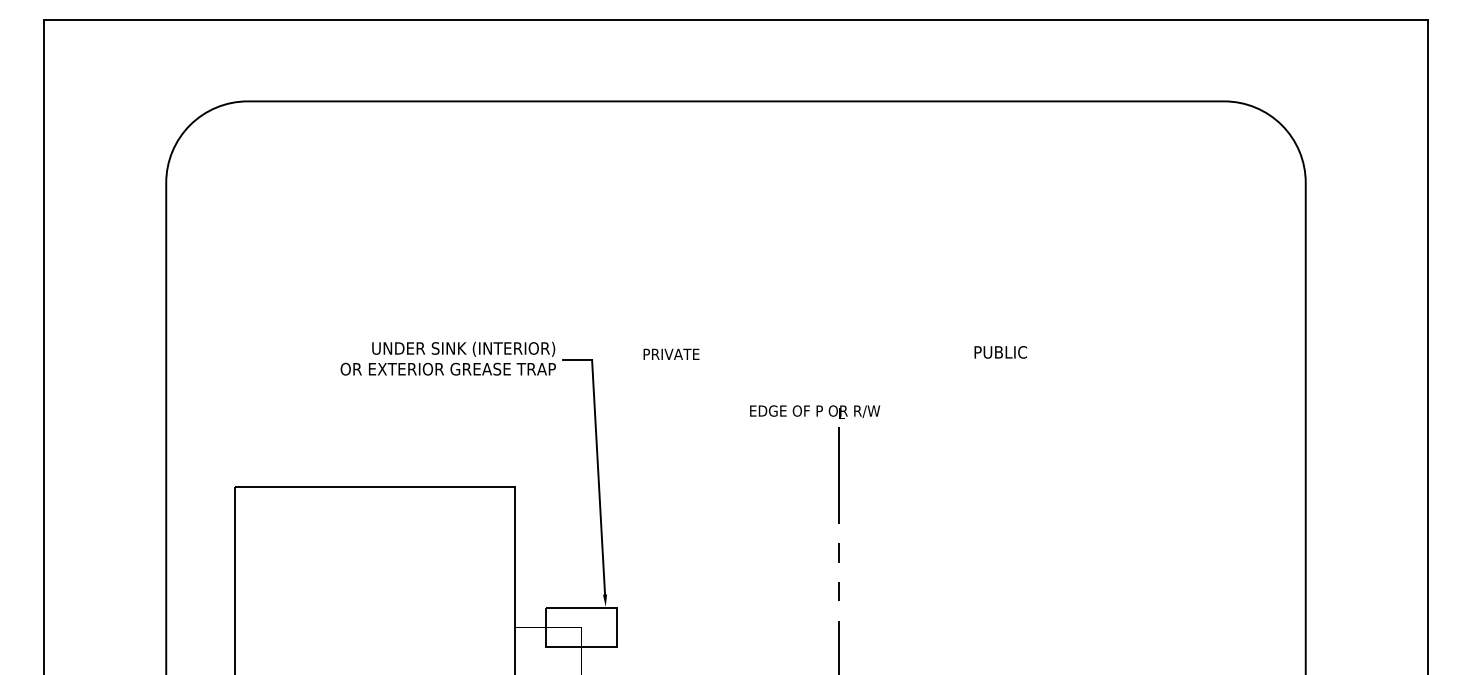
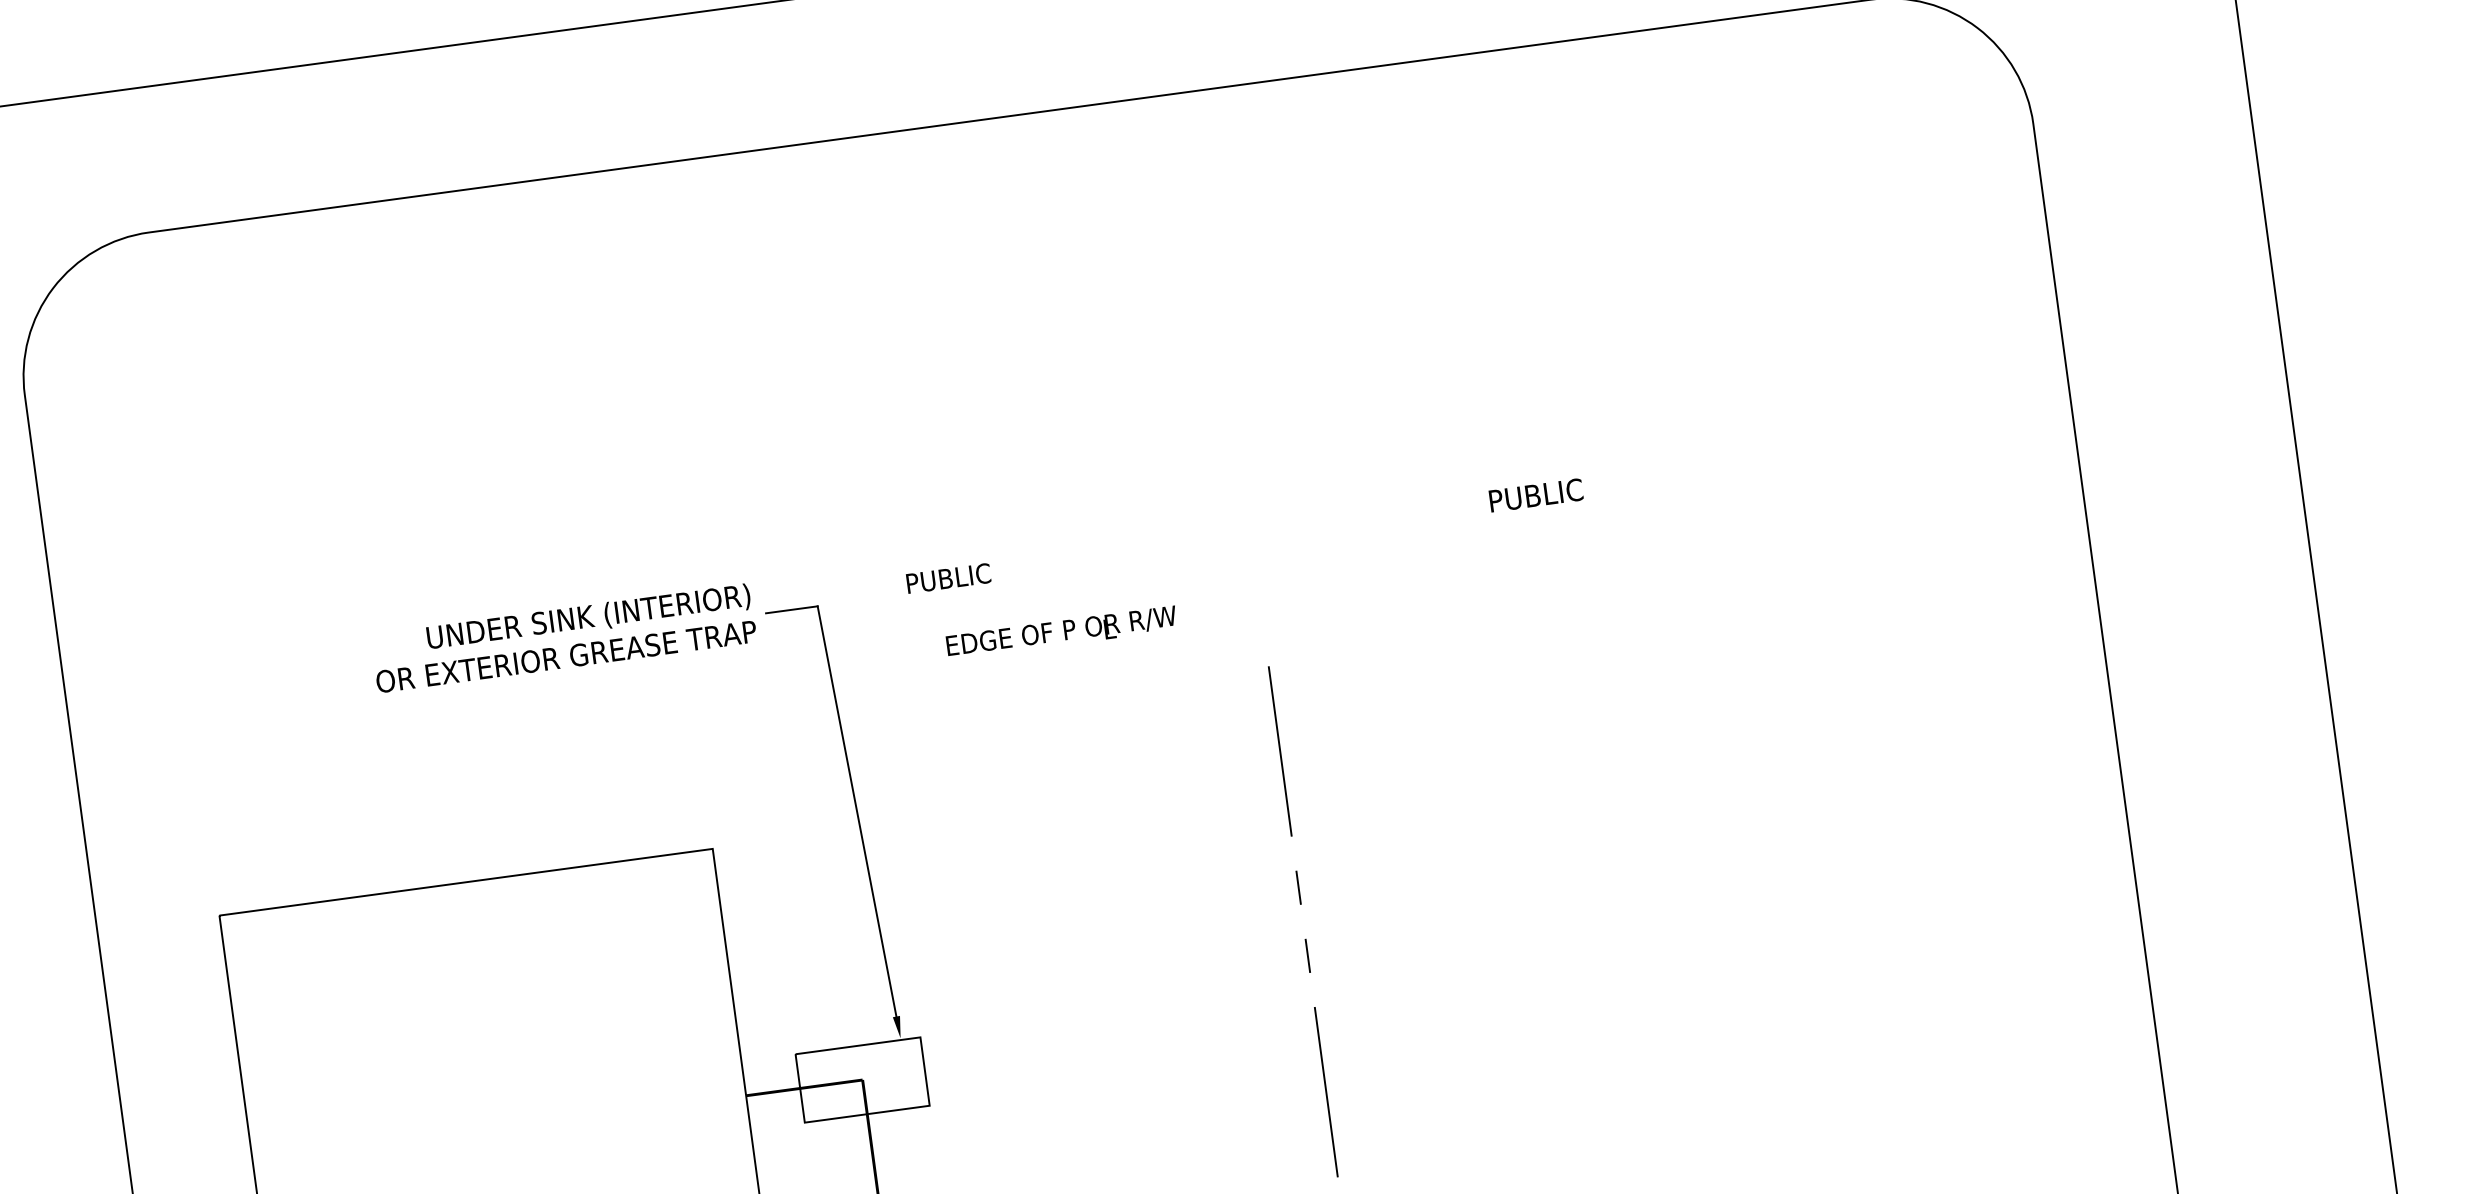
text: (675, 354) -> (963, 576), PRIVATE -> PUBLIC
text: (815, 411) -> (1062, 631), moved

